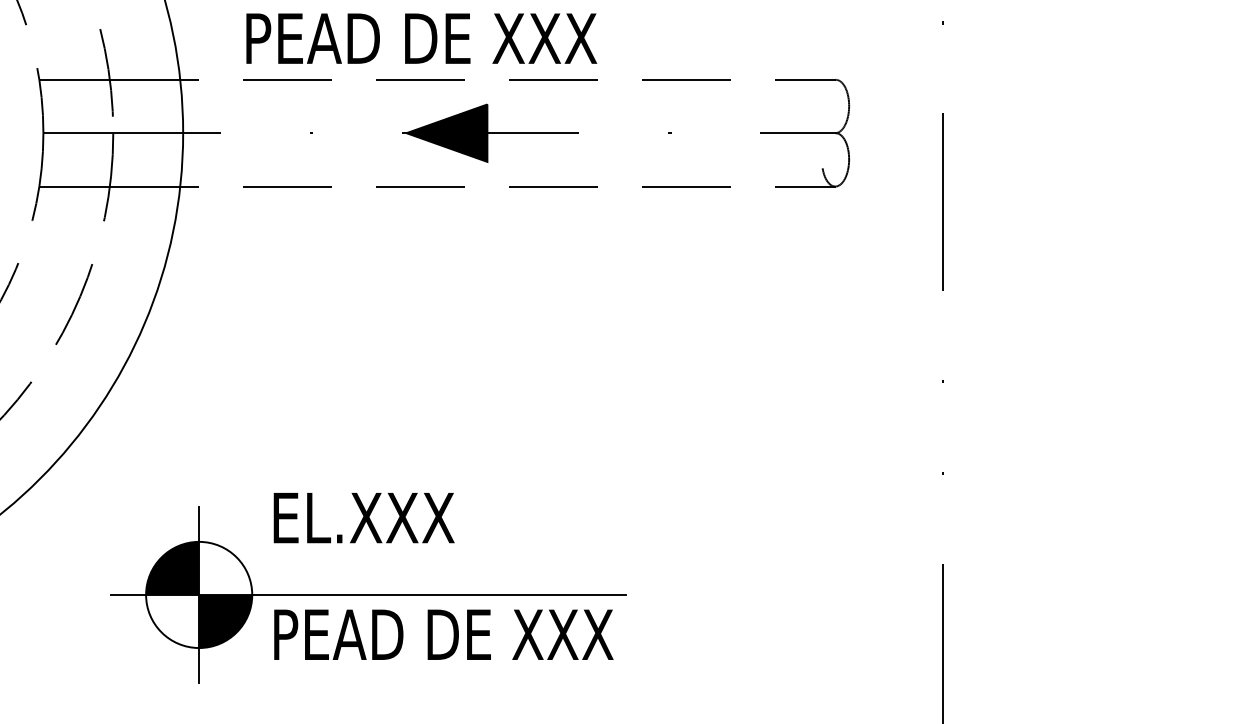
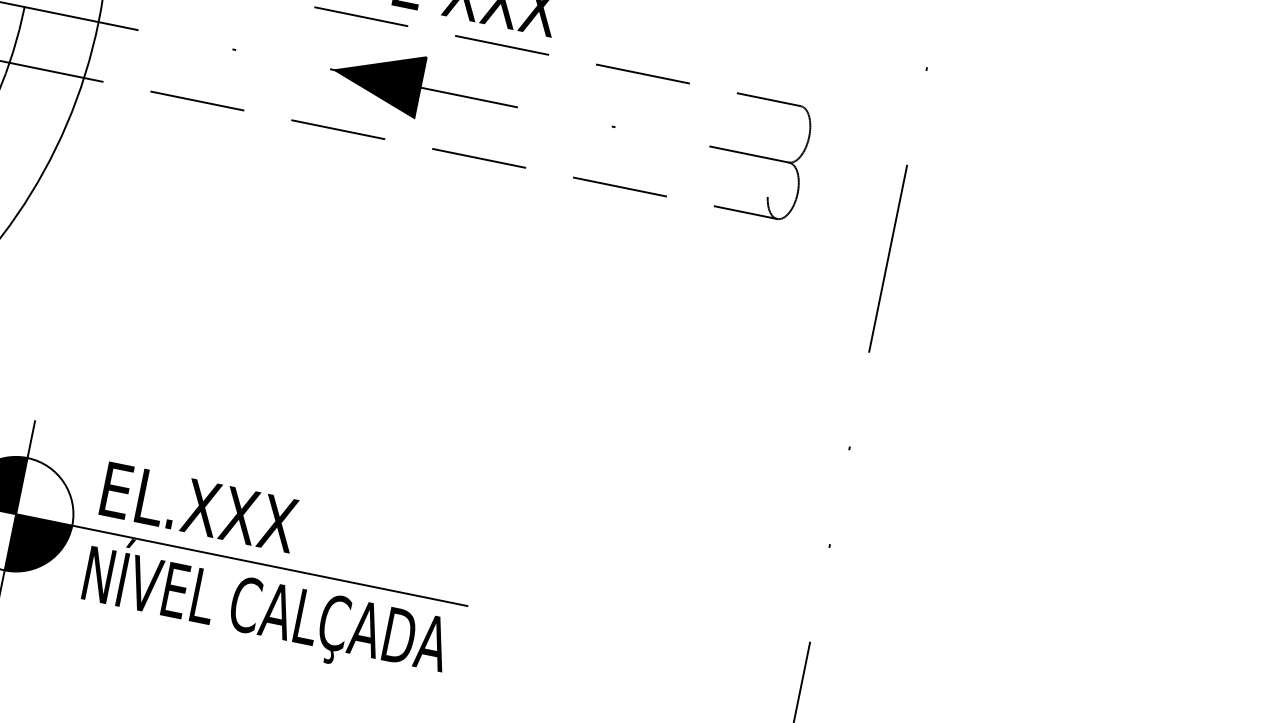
text: (363, 518) -> (198, 507), moved
text: (443, 634) -> (266, 608), PEAD DE XXX -> NÍVEL CALÇADA

